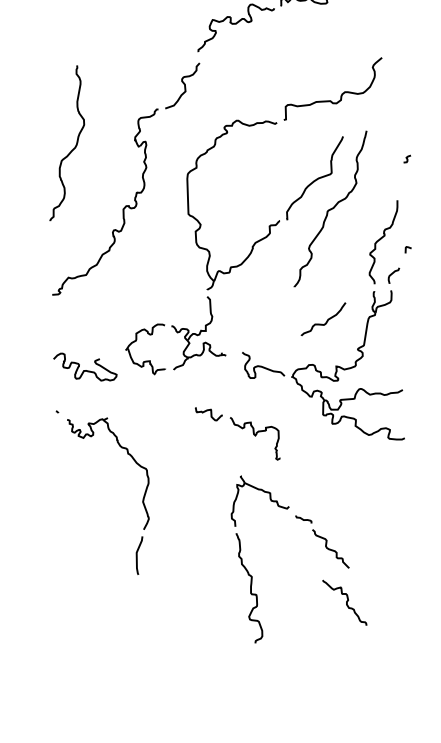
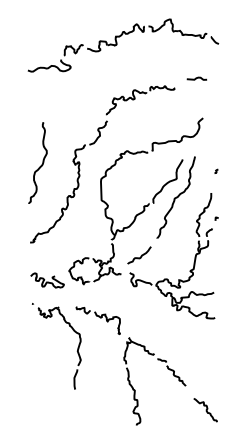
curve: (325, 321) -> (140, 256), moved
part: (235, 433) -> (97, 320), moved
curve: (344, 603) -> (205, 410), moved

